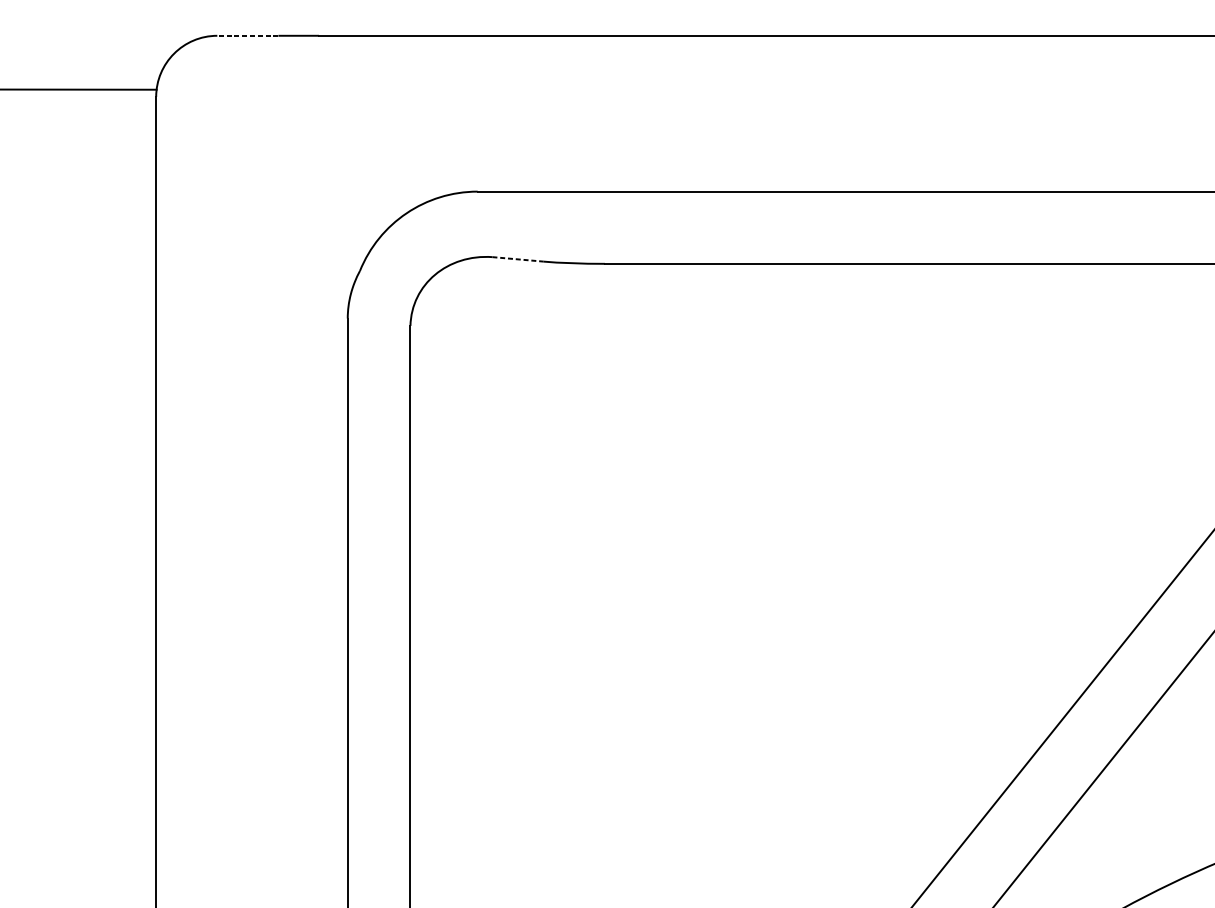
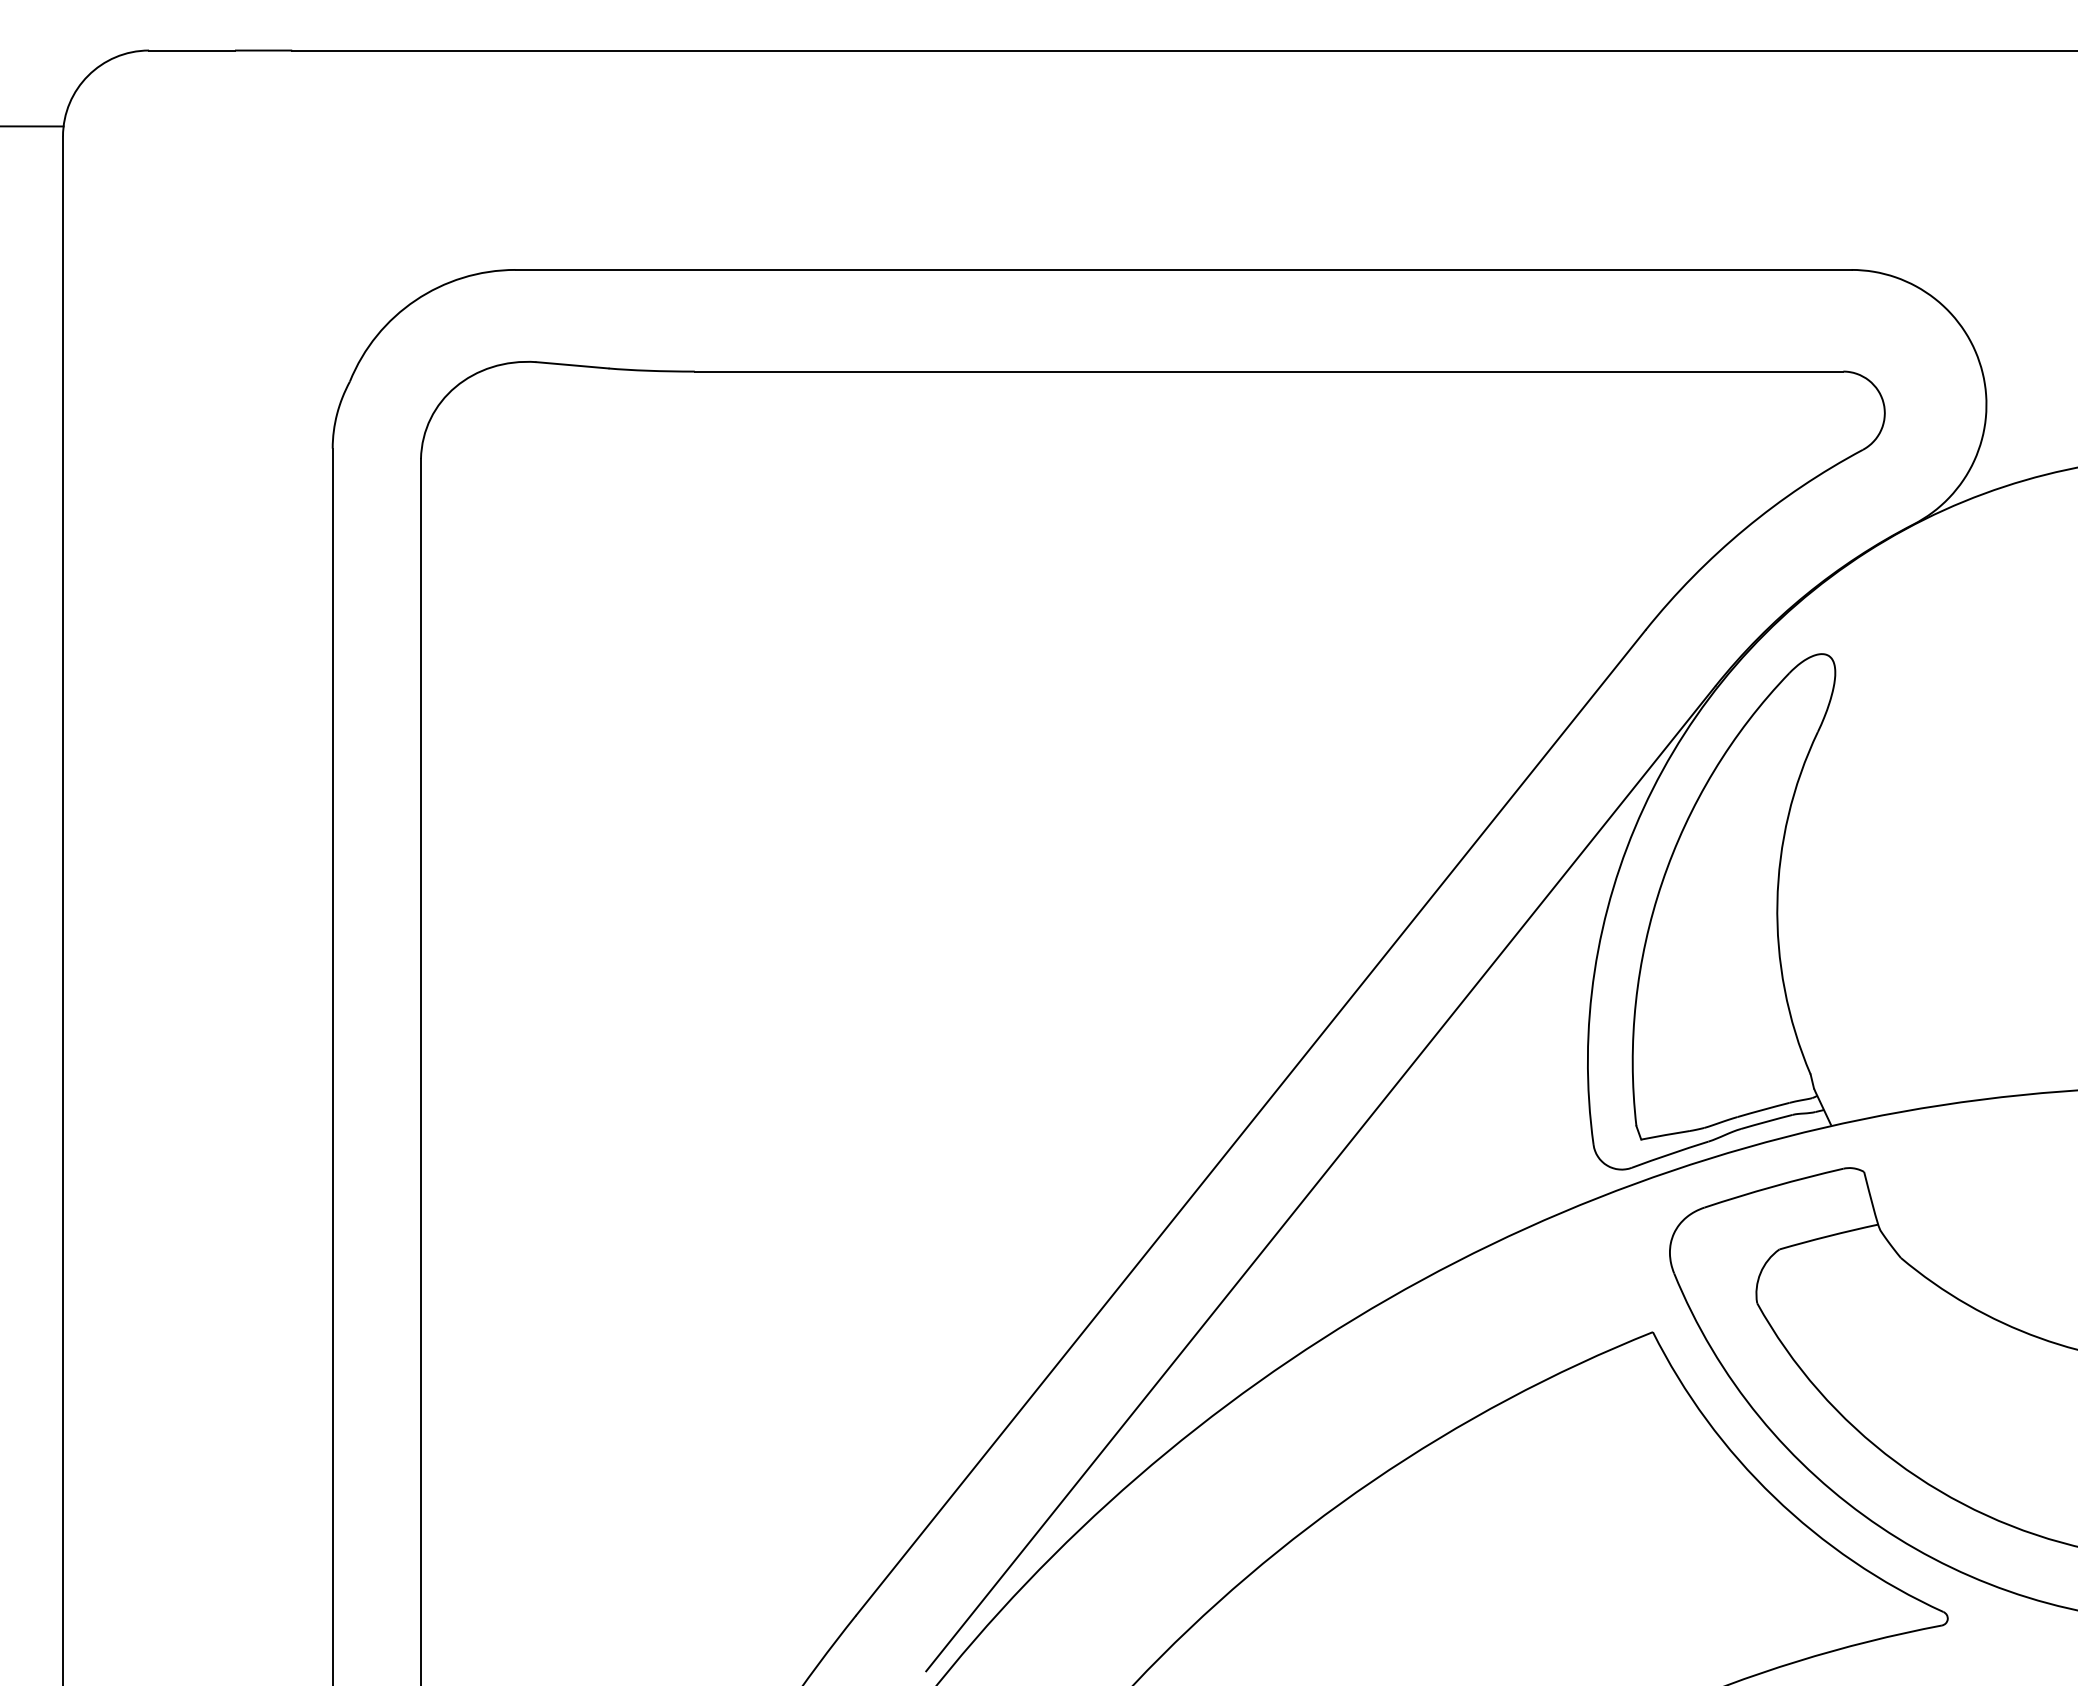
line: (248, 35) -> (192, 50), dashed -> solid
line: (518, 259) -> (572, 365), dashed -> solid

